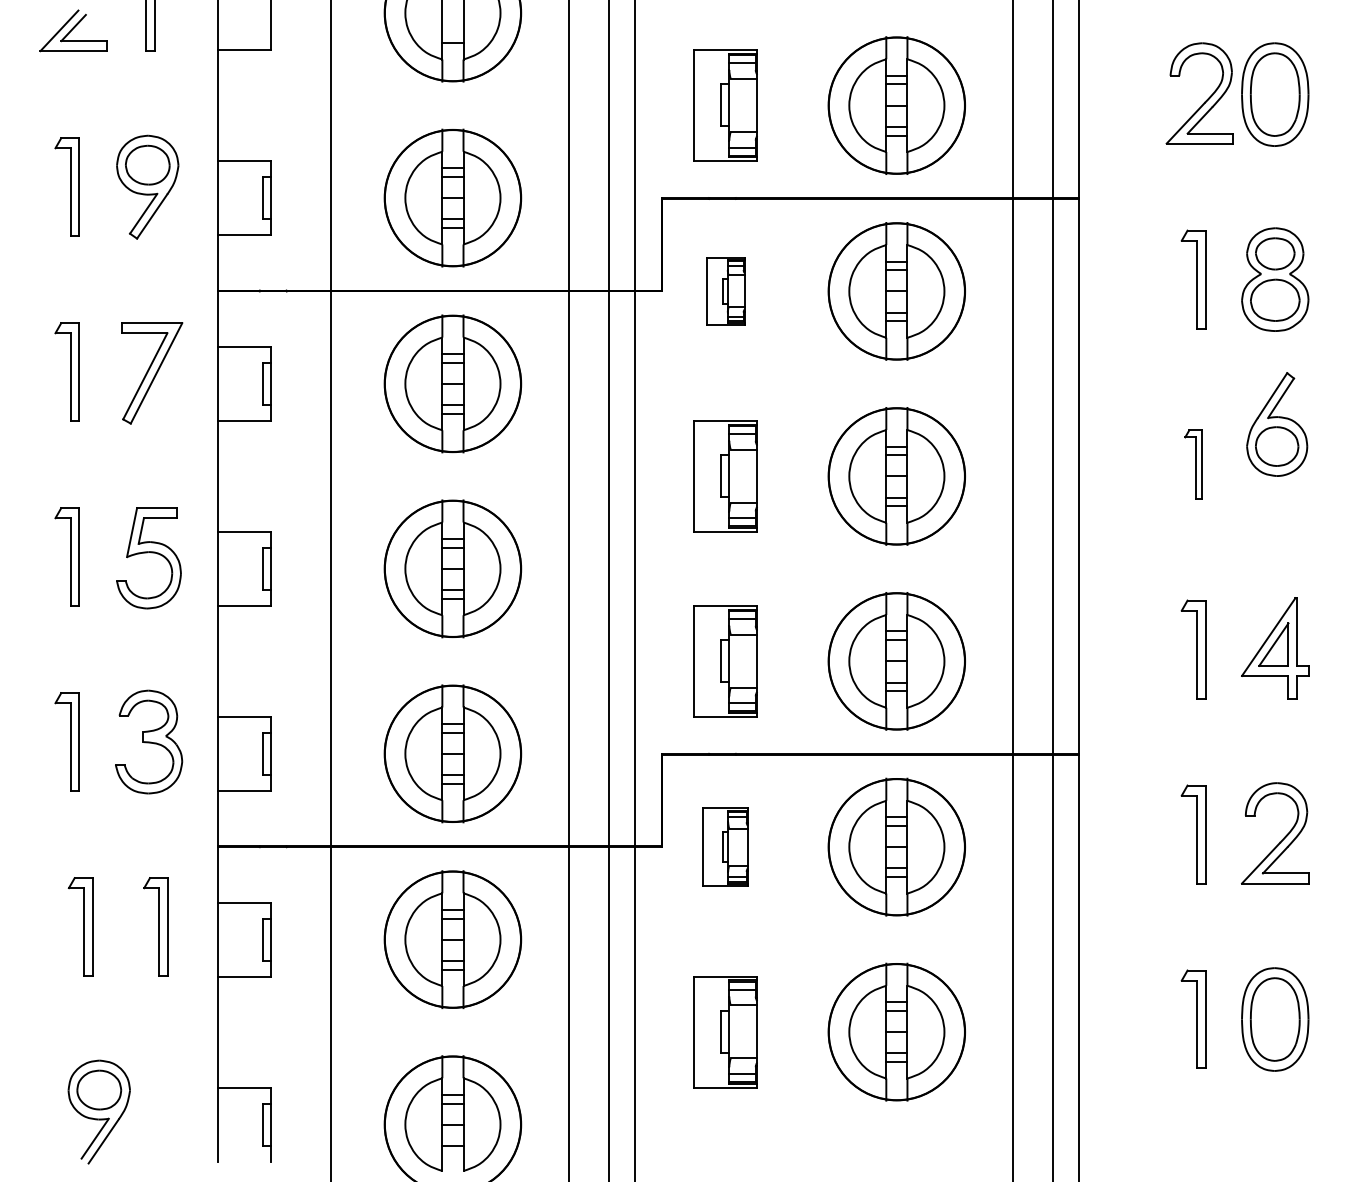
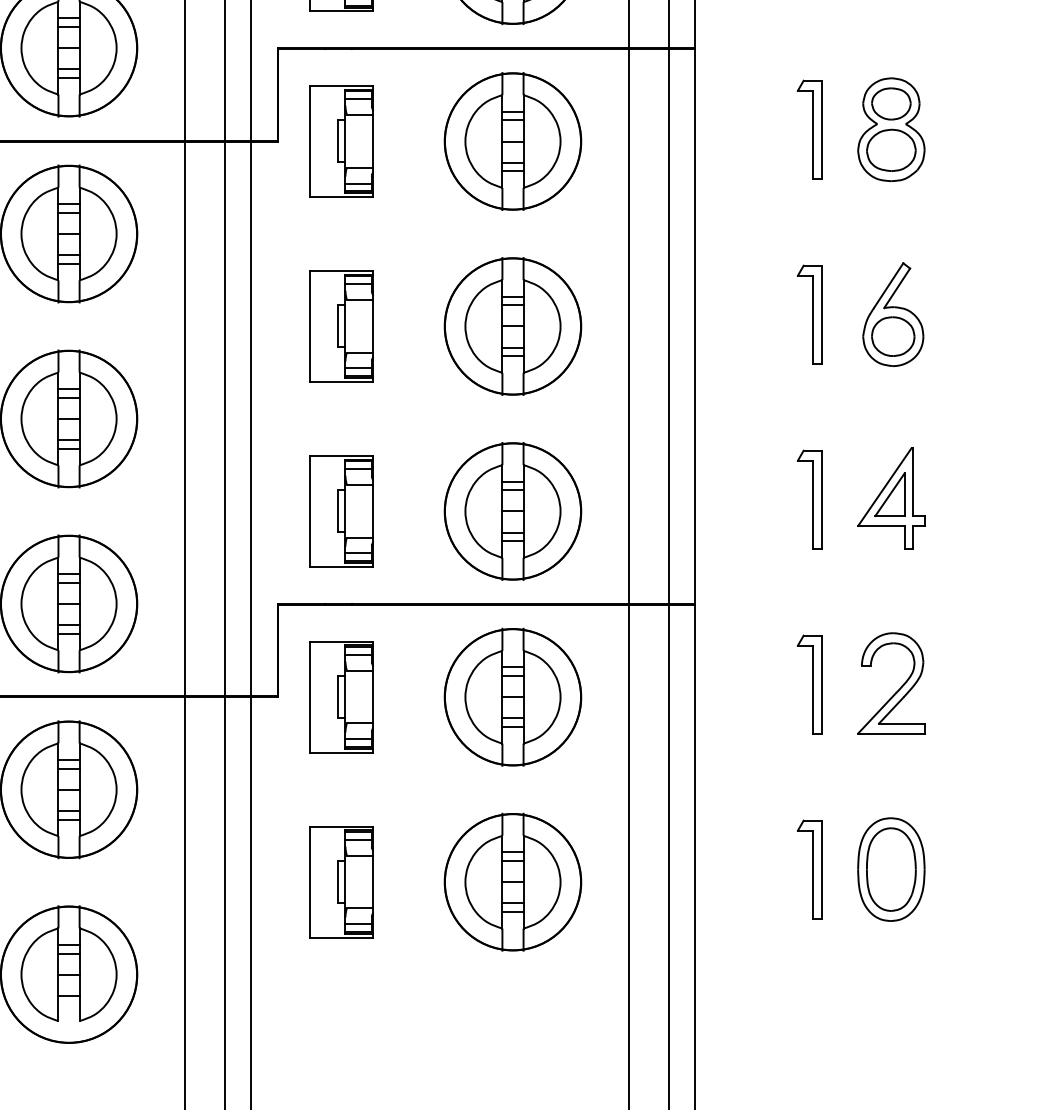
part: (725, 291) -> (341, 141), size x1.67
part: (1277, 424) -> (893, 314), moved
part: (1193, 464) -> (809, 314), size x1.43
part: (725, 847) -> (341, 697), size x1.43

